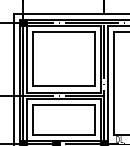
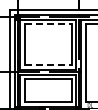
line: (64, 32) -> (48, 24), solid -> dashed
line: (64, 86) -> (48, 65), solid -> dashed

